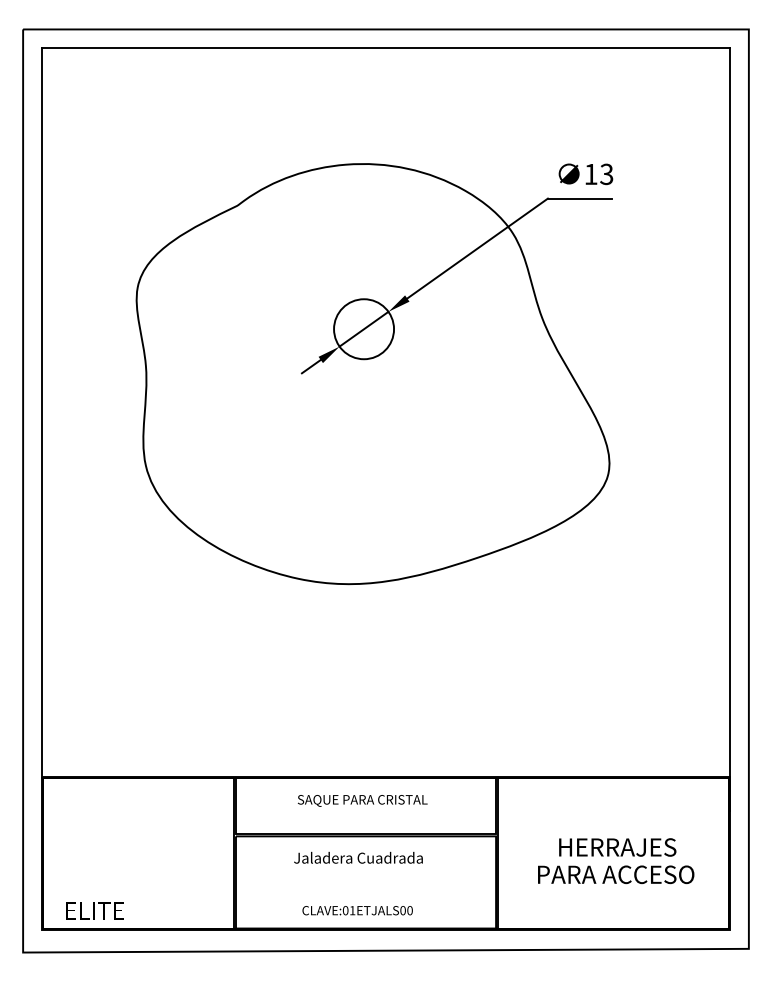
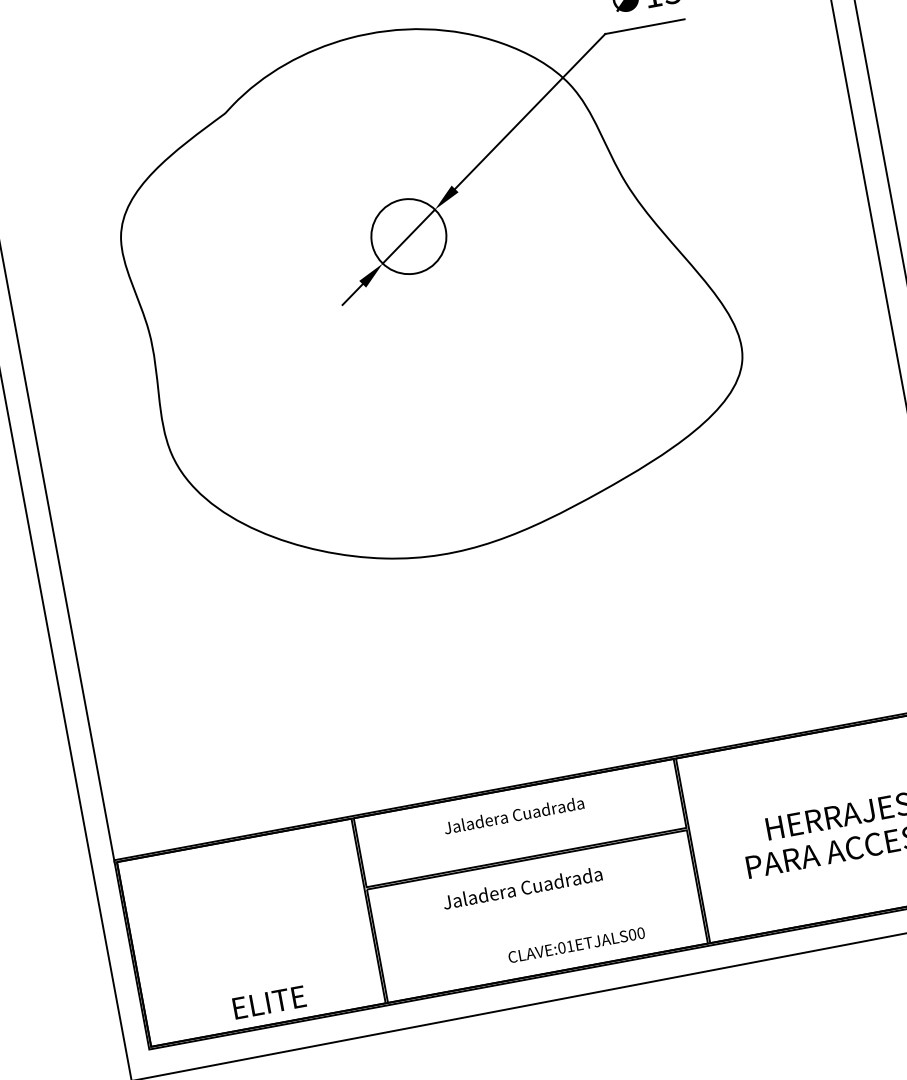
text: (362, 800) -> (514, 816), SAQUE PARA CRISTAL -> Jaladera Cuadrada
text: (94, 910) -> (268, 1002), moved
text: (357, 910) -> (576, 945), moved

